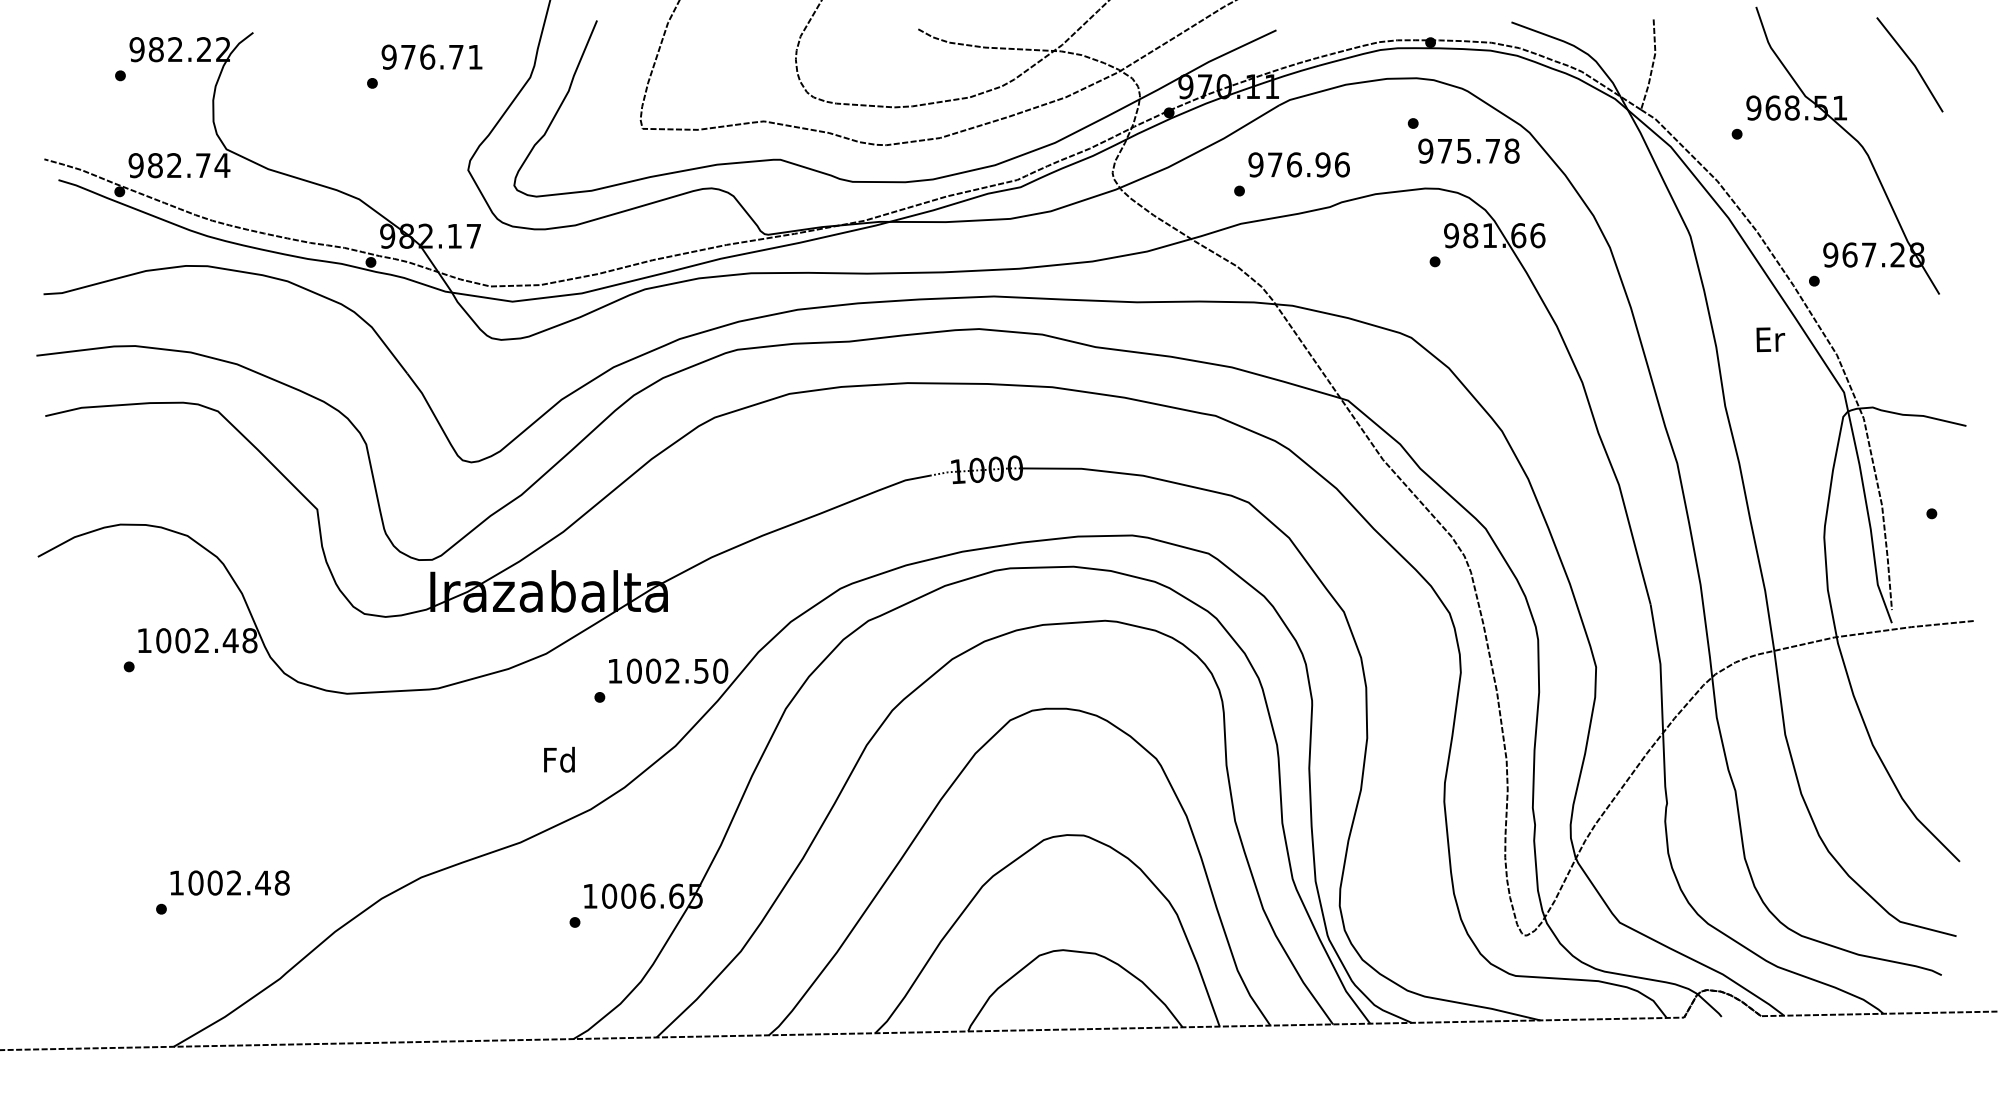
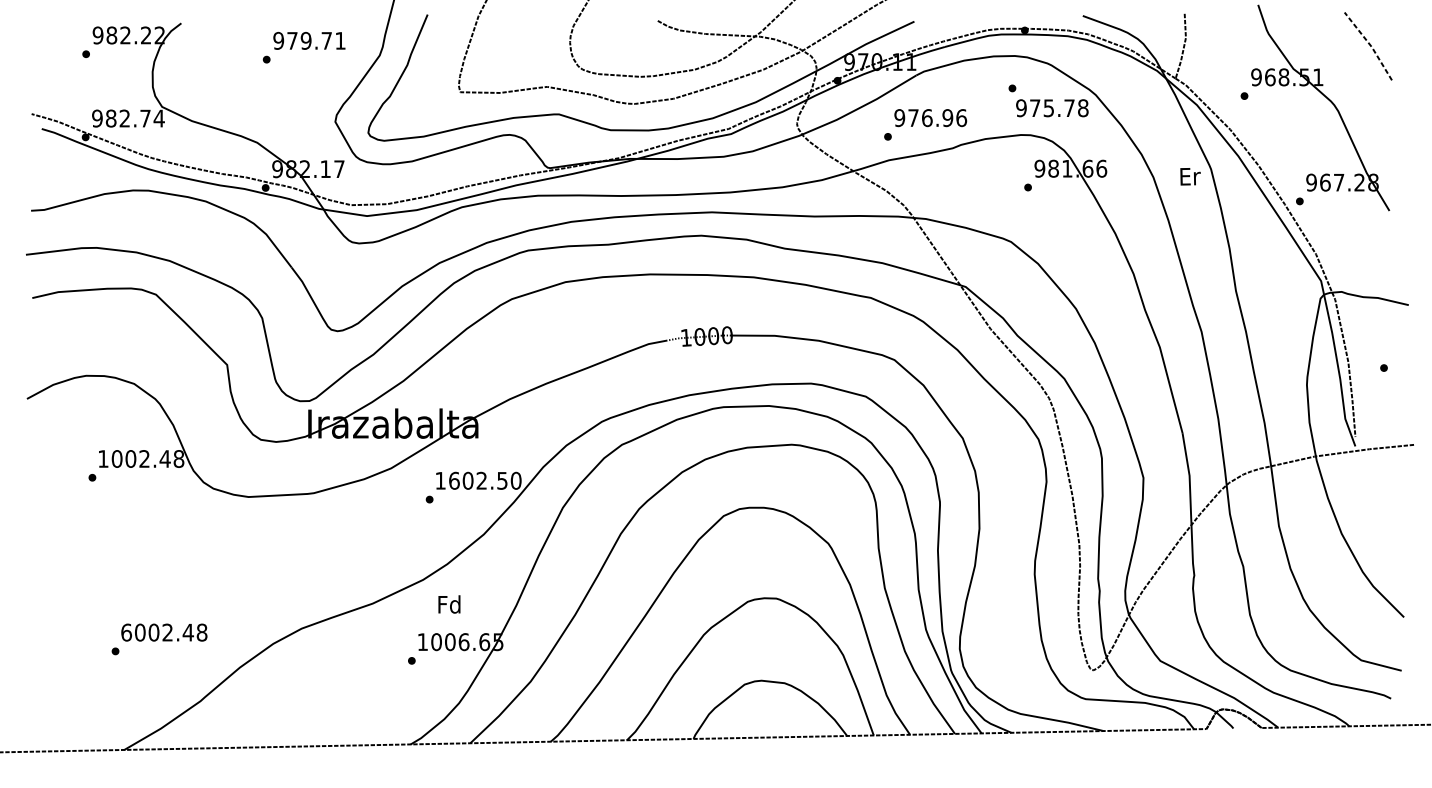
text: (427, 56) -> (306, 40), 976.71 -> 979.71
line: (1913, 63) -> (1370, 45), solid -> dashed
text: (1770, 339) -> (1190, 176), moved
text: (634, 670) -> (454, 480), 1002.50 -> 1602.50
text: (559, 759) -> (449, 604), moved
text: (176, 882) -> (126, 632), 1002.48 -> 6002.48

